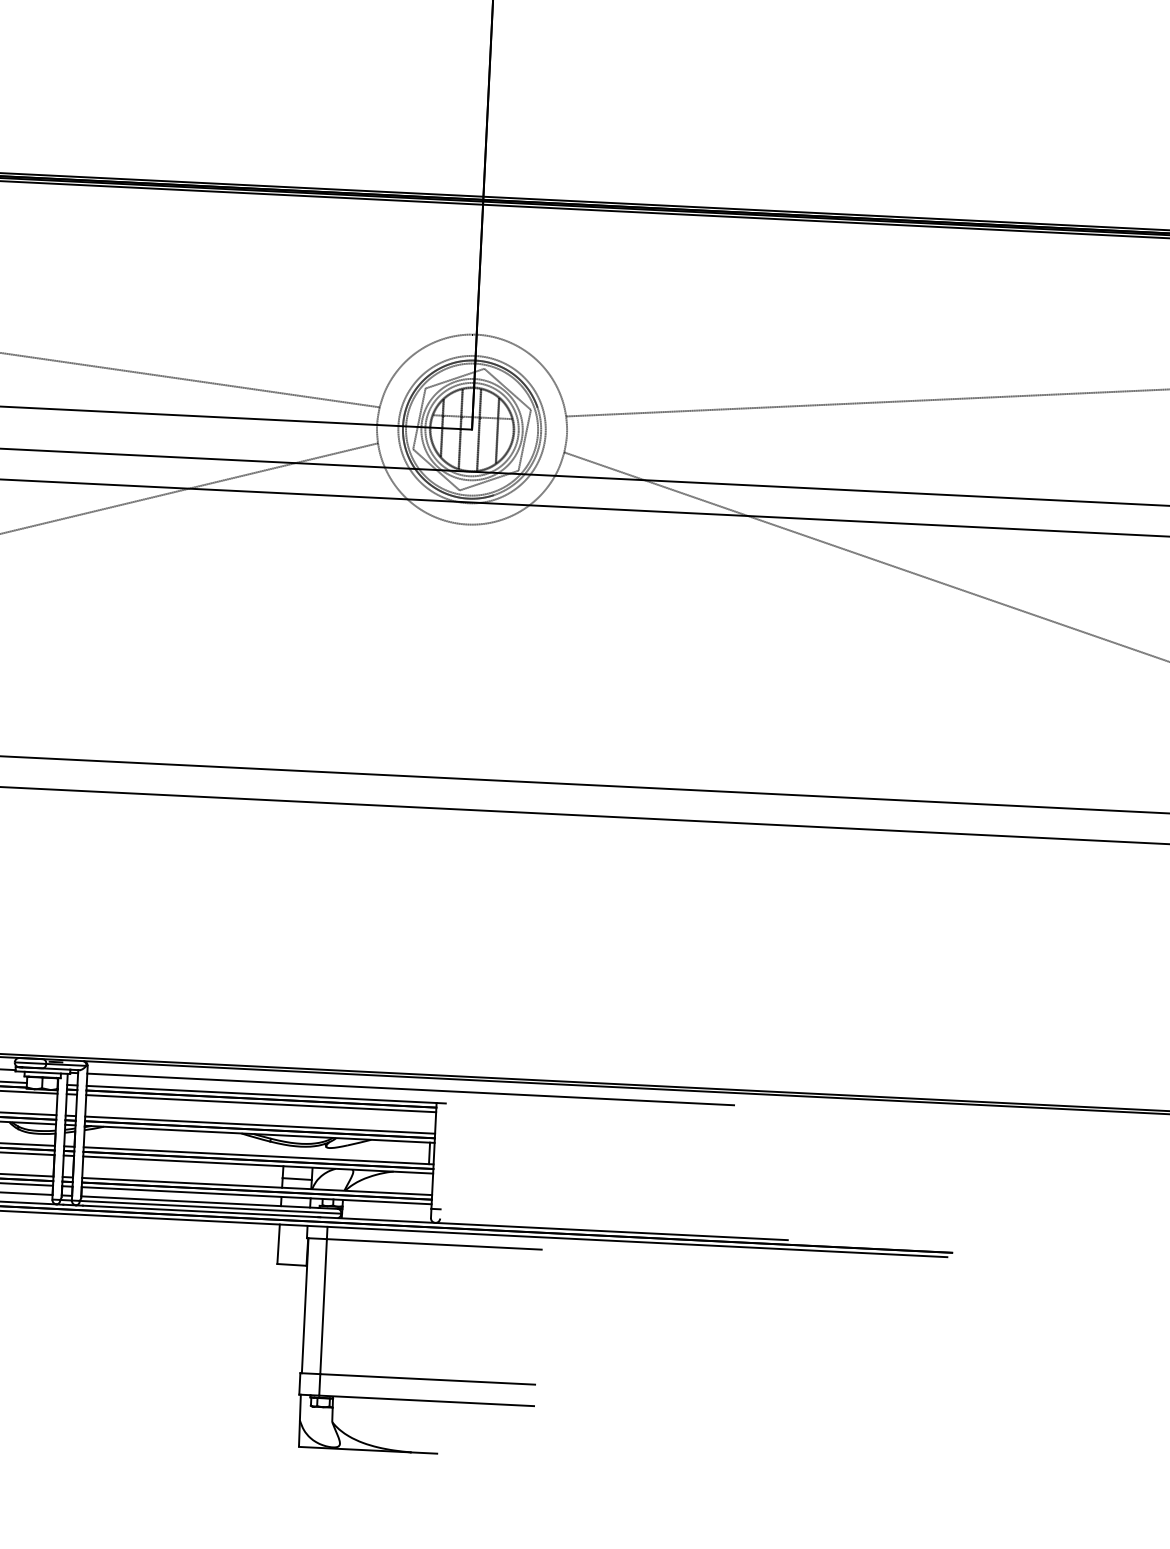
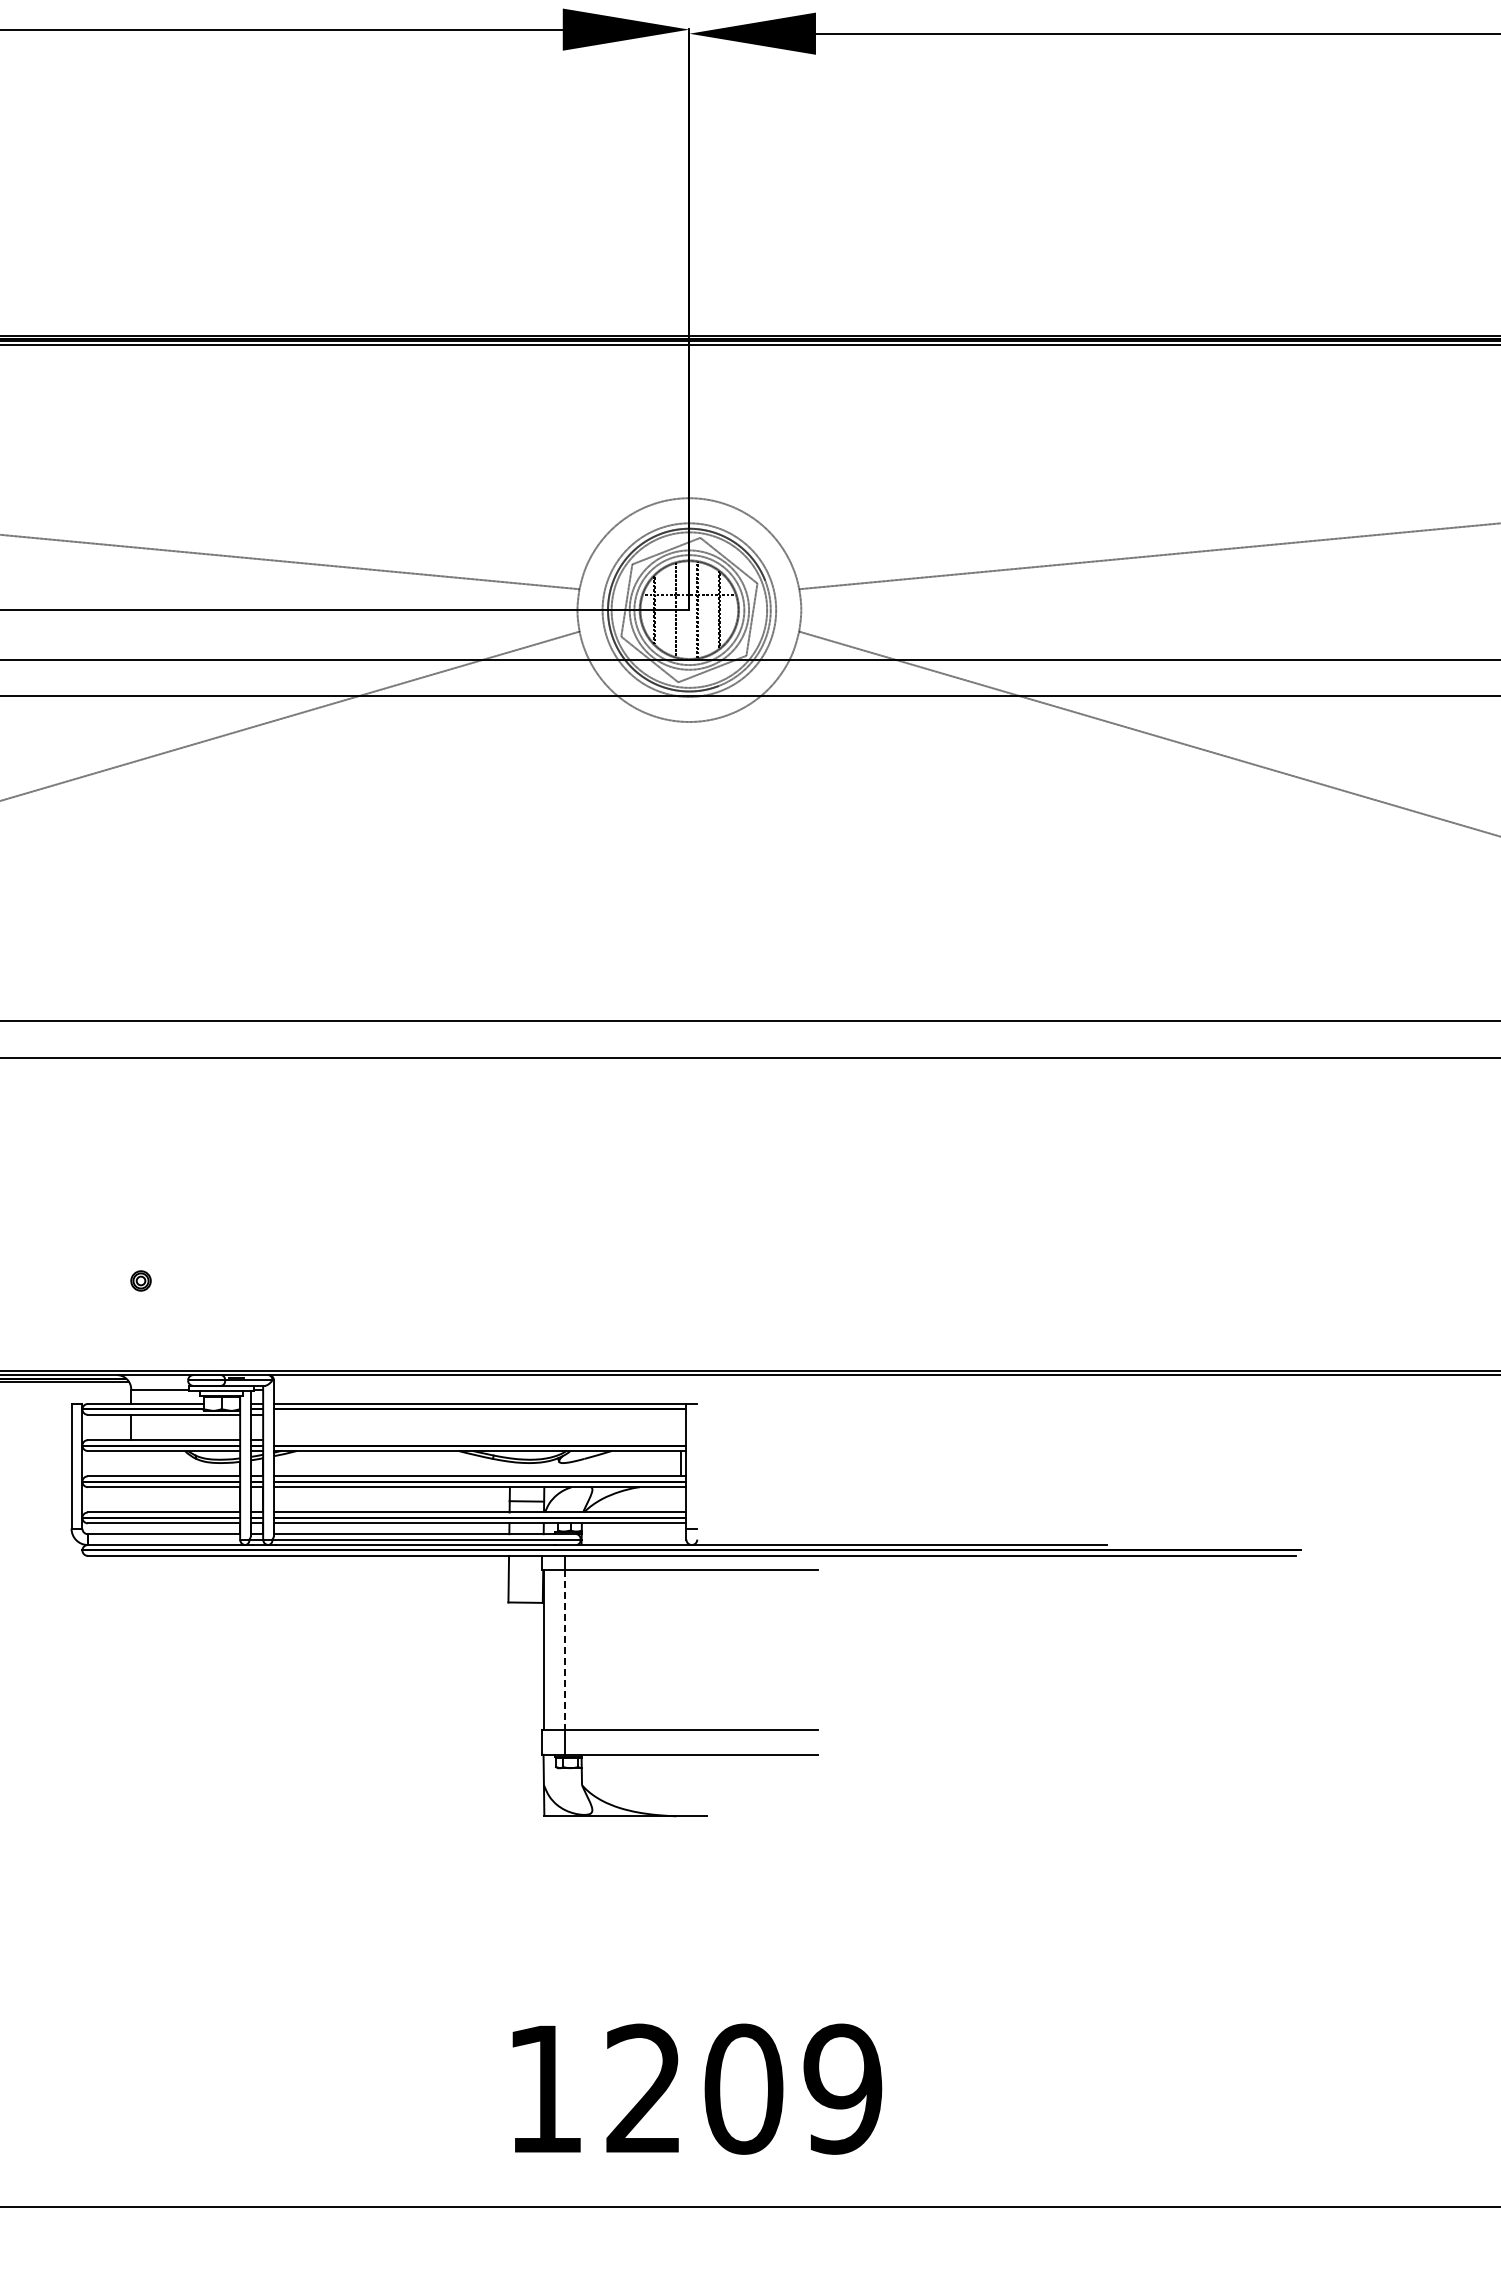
line: (410, 1089) -> (655, 1389), removed
line: (261, 1103) -> (480, 1414), removed
line: (260, 1125) -> (480, 1440), removed
line: (323, 1306) -> (565, 1649), solid -> dashed

